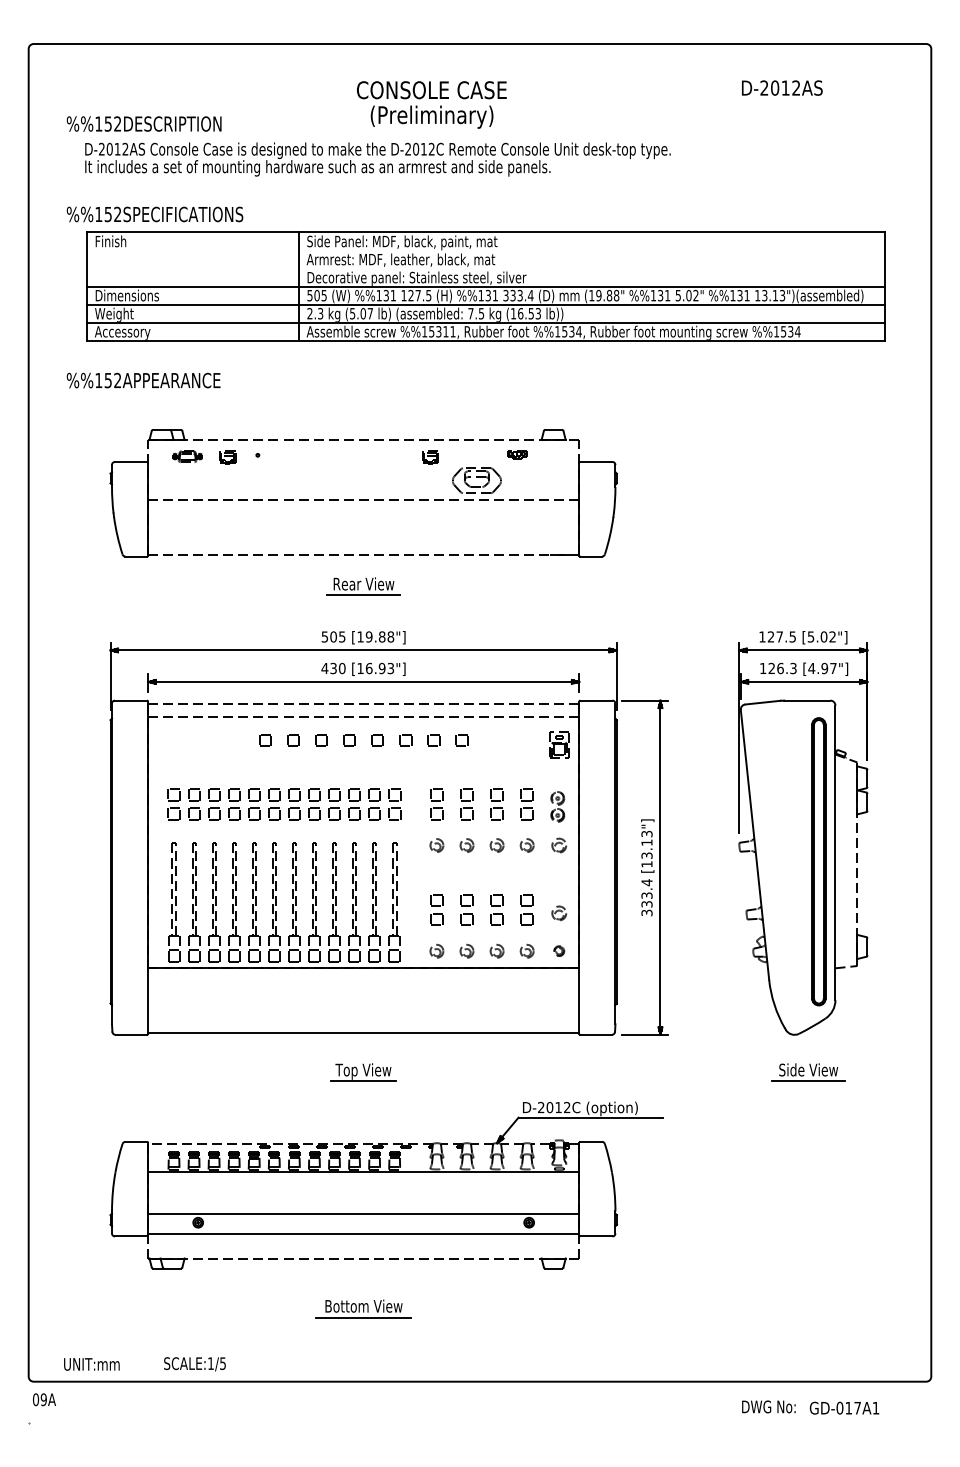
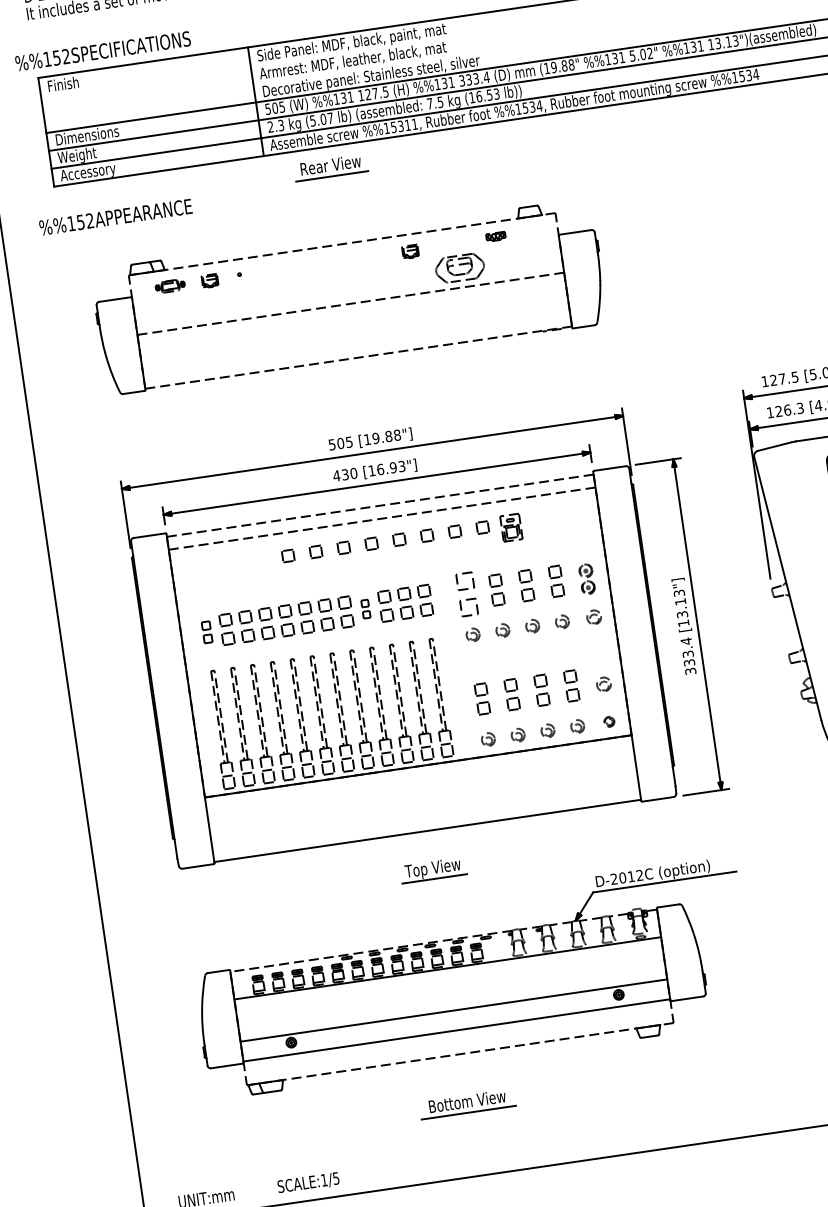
part: (363, 586) -> (330, 167), moved
part: (559, 744) -> (511, 527), moved
part: (173, 804) -> (206, 632), size x0.7
part: (334, 804) -> (365, 609), size x0.6
part: (436, 804) -> (466, 594), size x1.4

